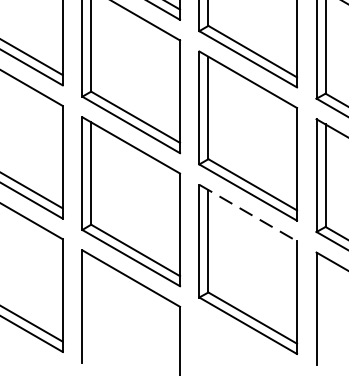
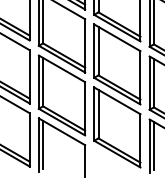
line: (248, 212) -> (117, 100), dashed -> solid
line: (92, 305) -> (43, 144), added
line: (324, 307) -> (153, 145), added

